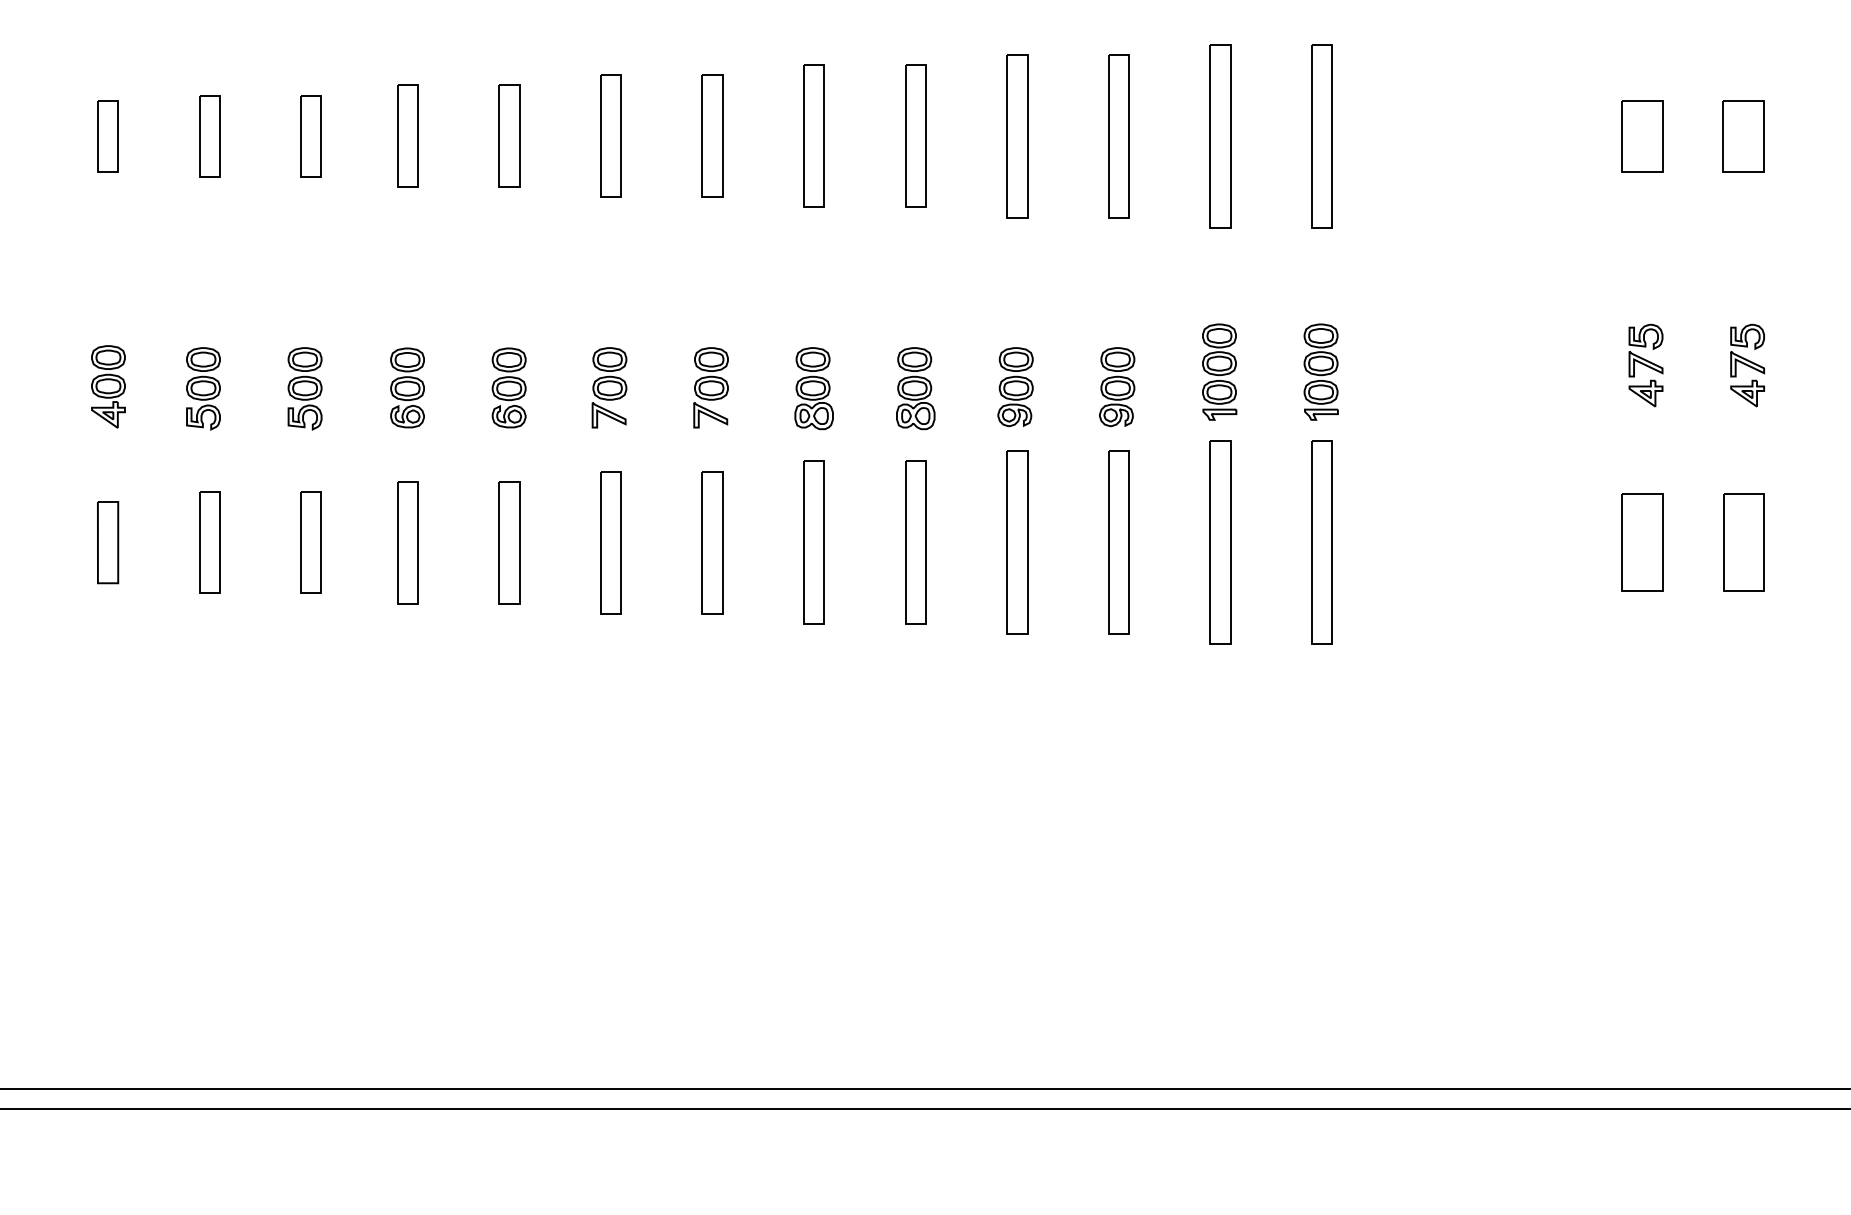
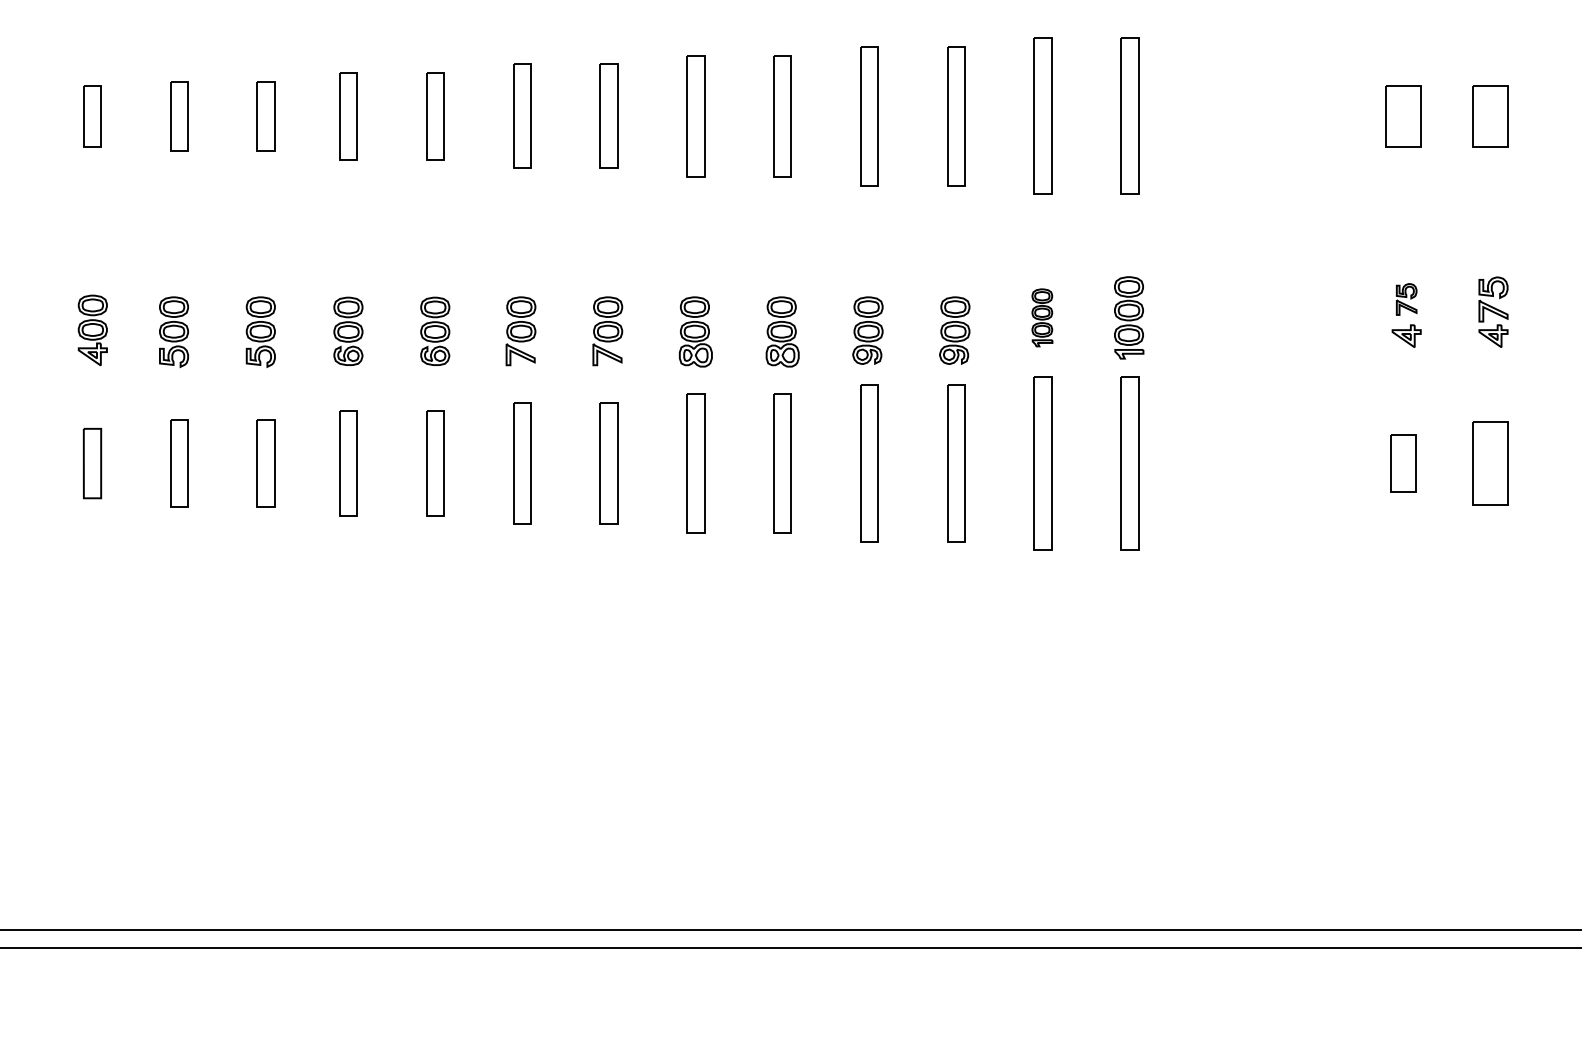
part: (1645, 350) -> (1406, 299), size x0.7
part: (1219, 371) -> (1042, 317), size x0.7
part: (1642, 542) -> (1403, 463), size x0.7

